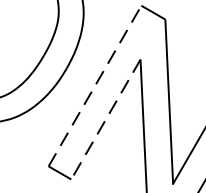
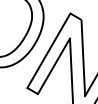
line: (96, 85) -> (49, 50), dashed -> solid
line: (104, 119) -> (53, 66), dashed -> solid

